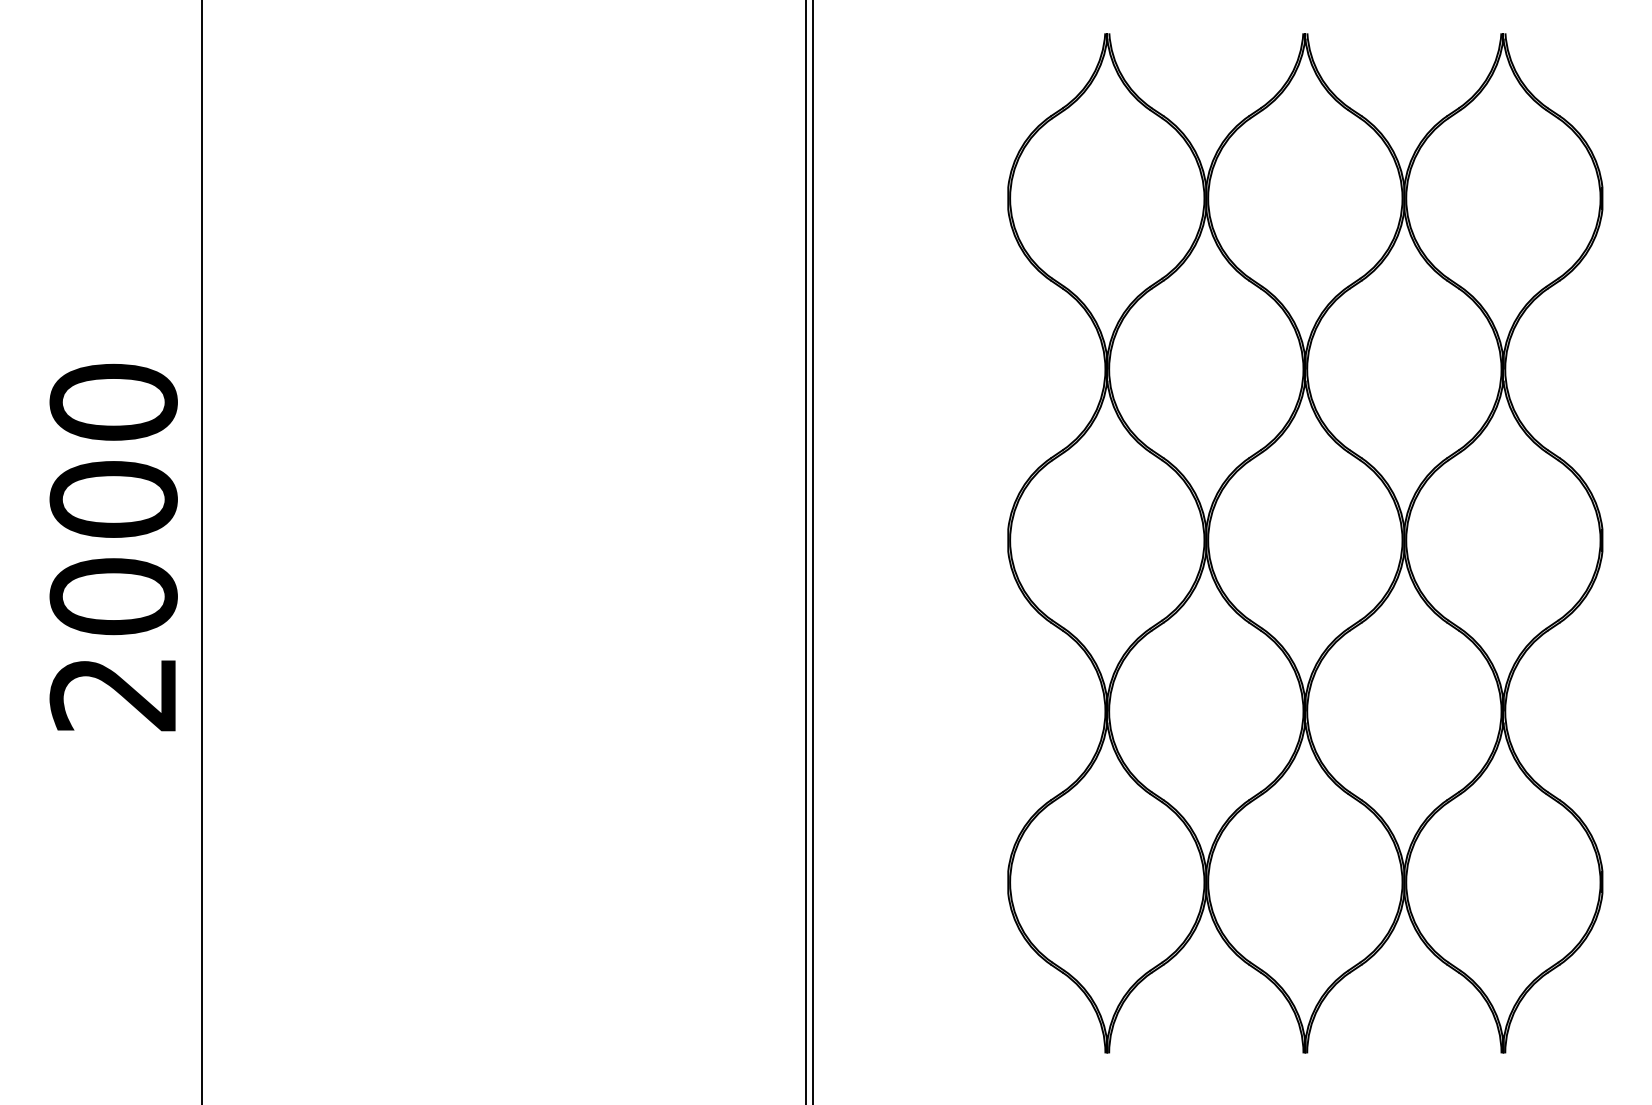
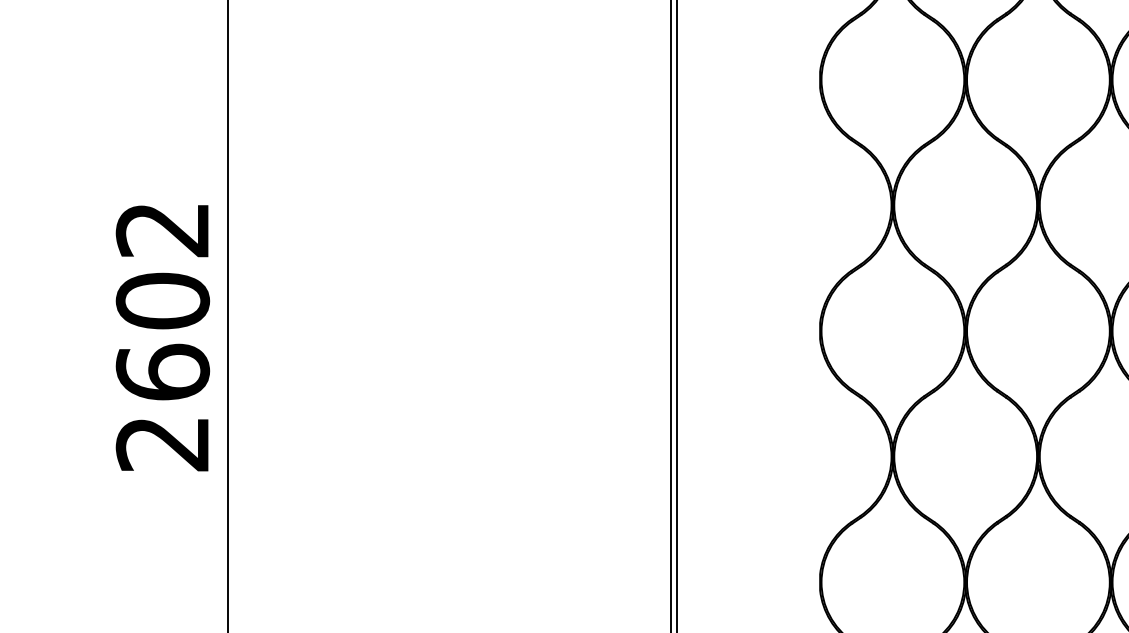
text: (113, 499) -> (162, 301), 2000 -> 2602

